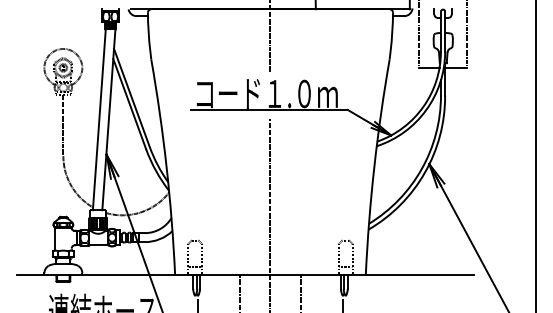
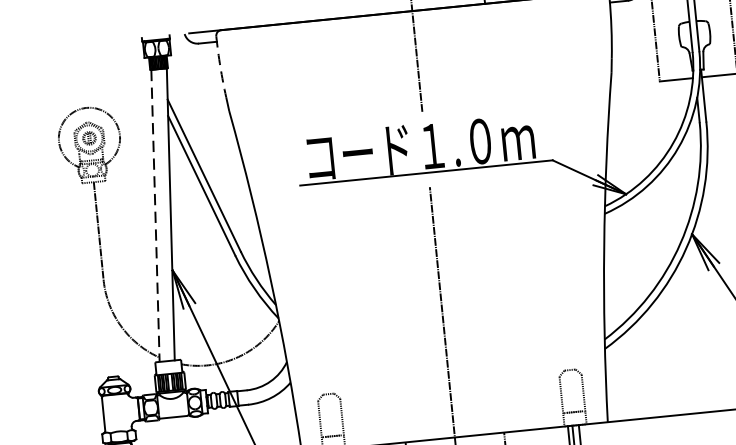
arc: (148, 31) -> (220, 66), solid -> dashed
line: (99, 119) -> (155, 215), solid -> dashed

